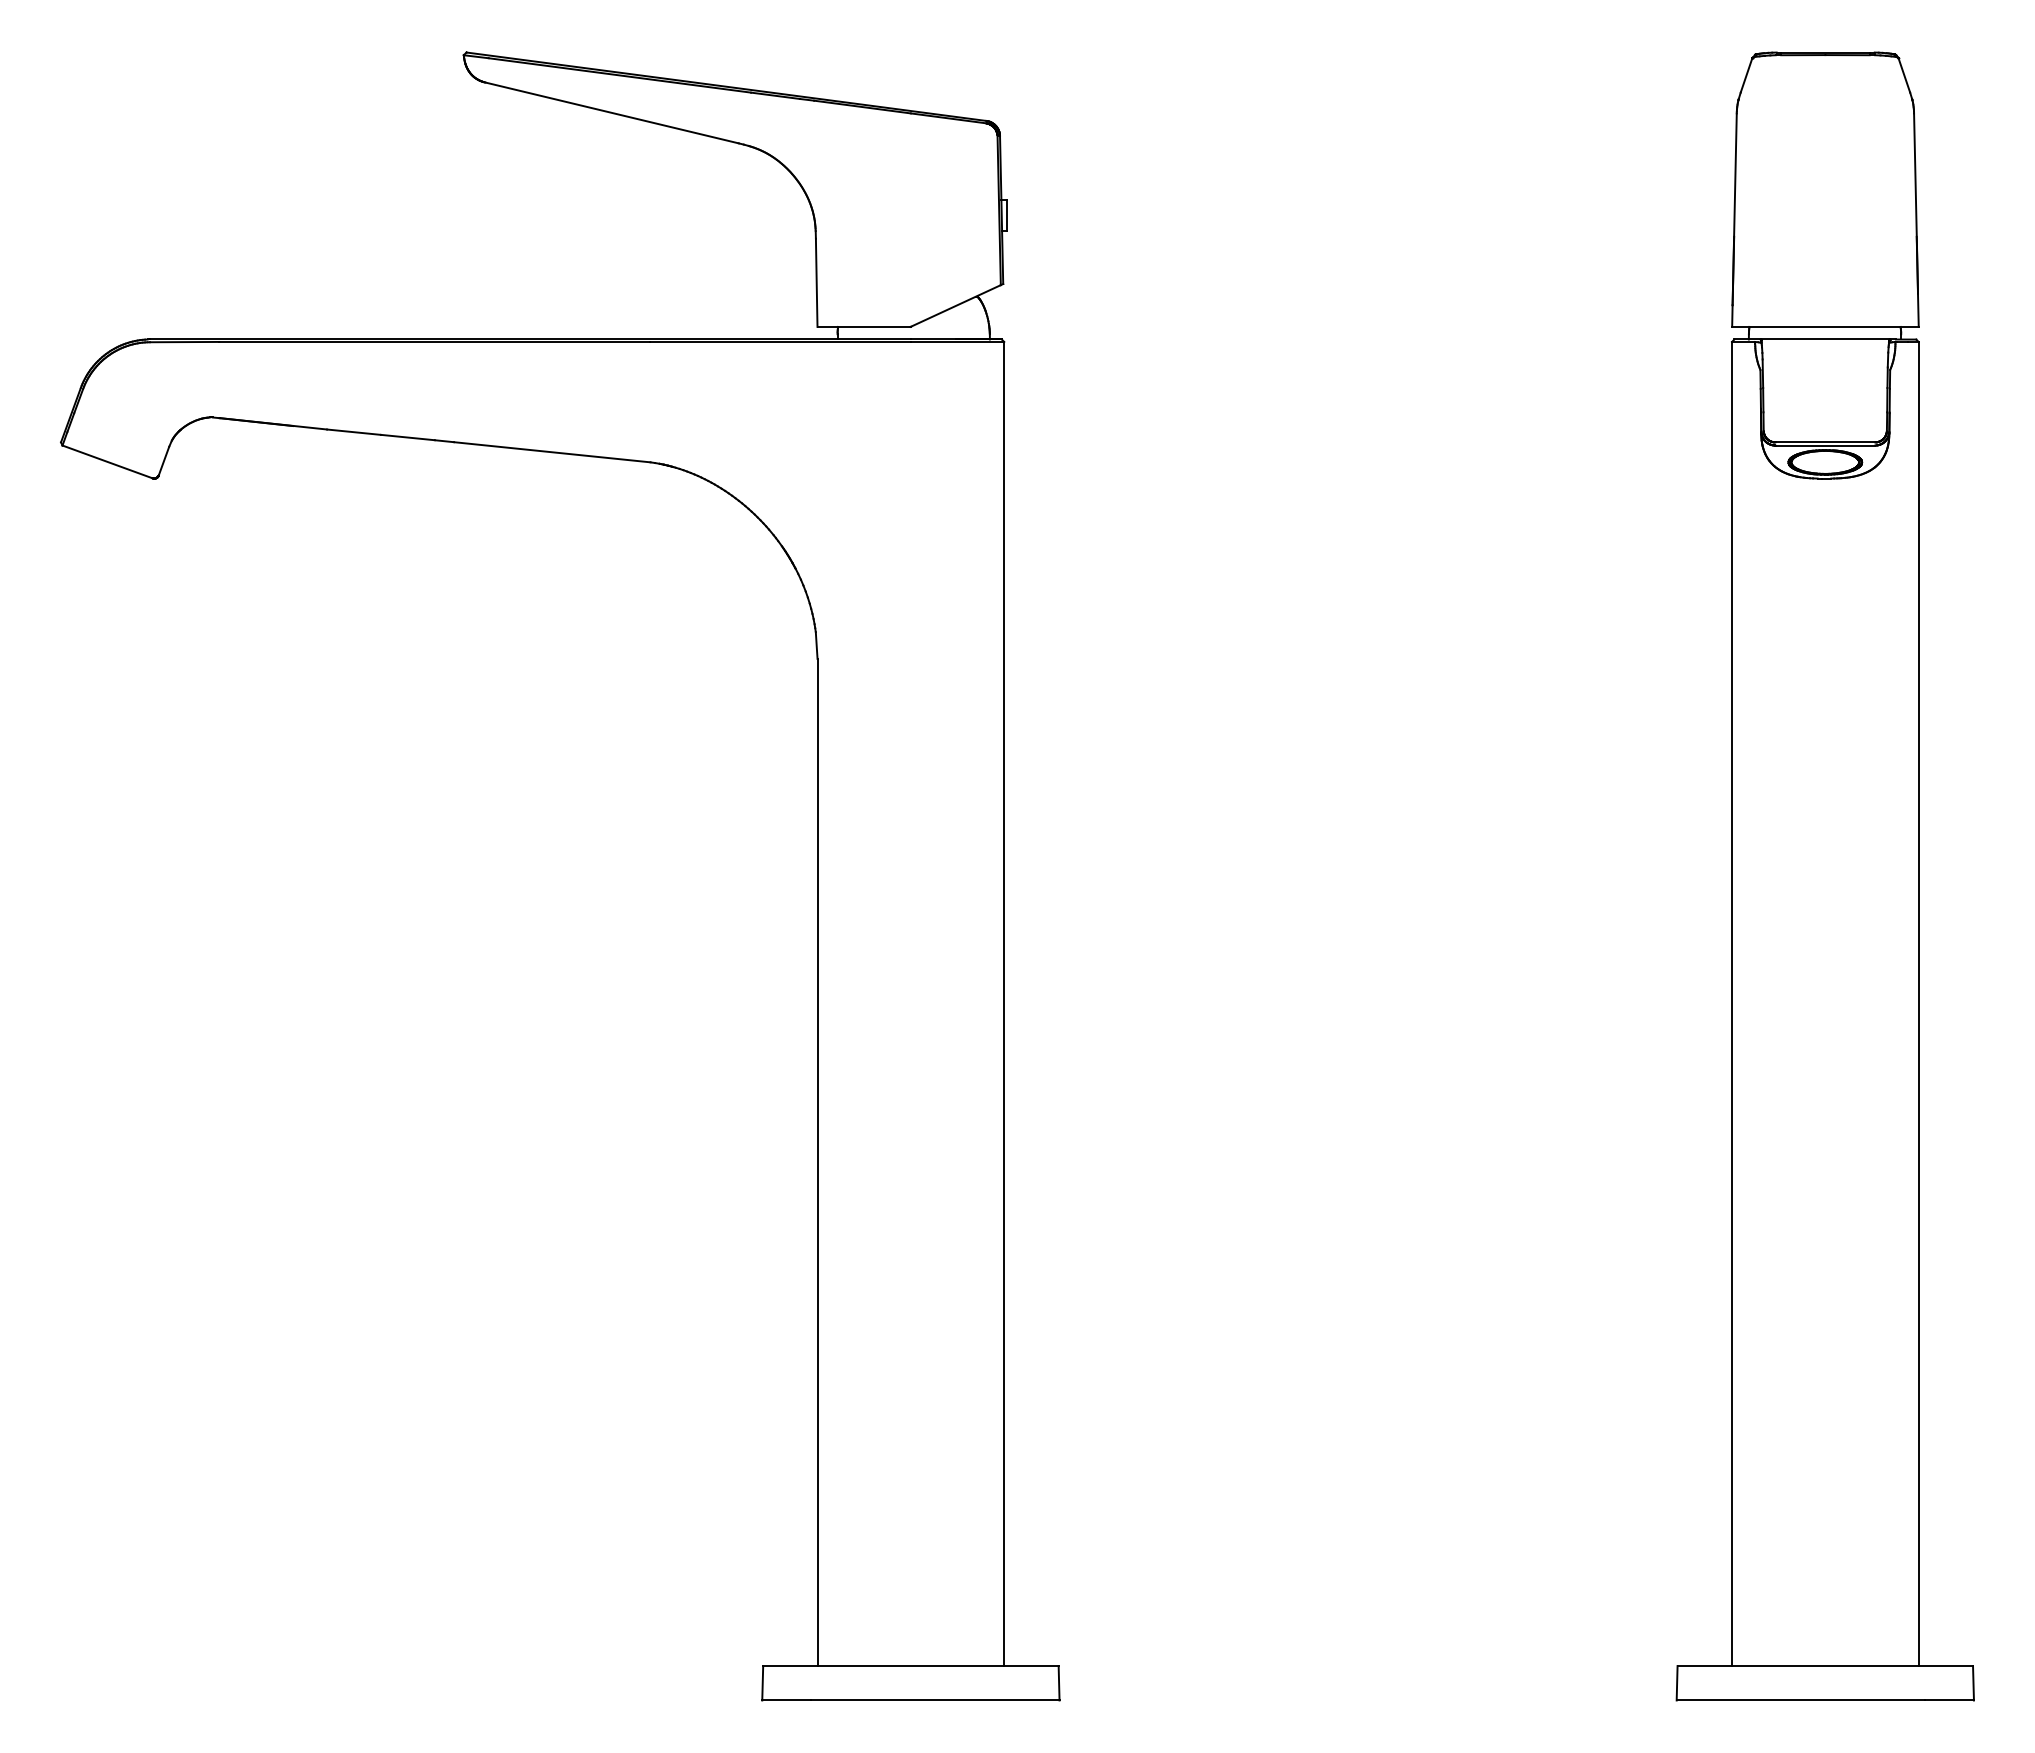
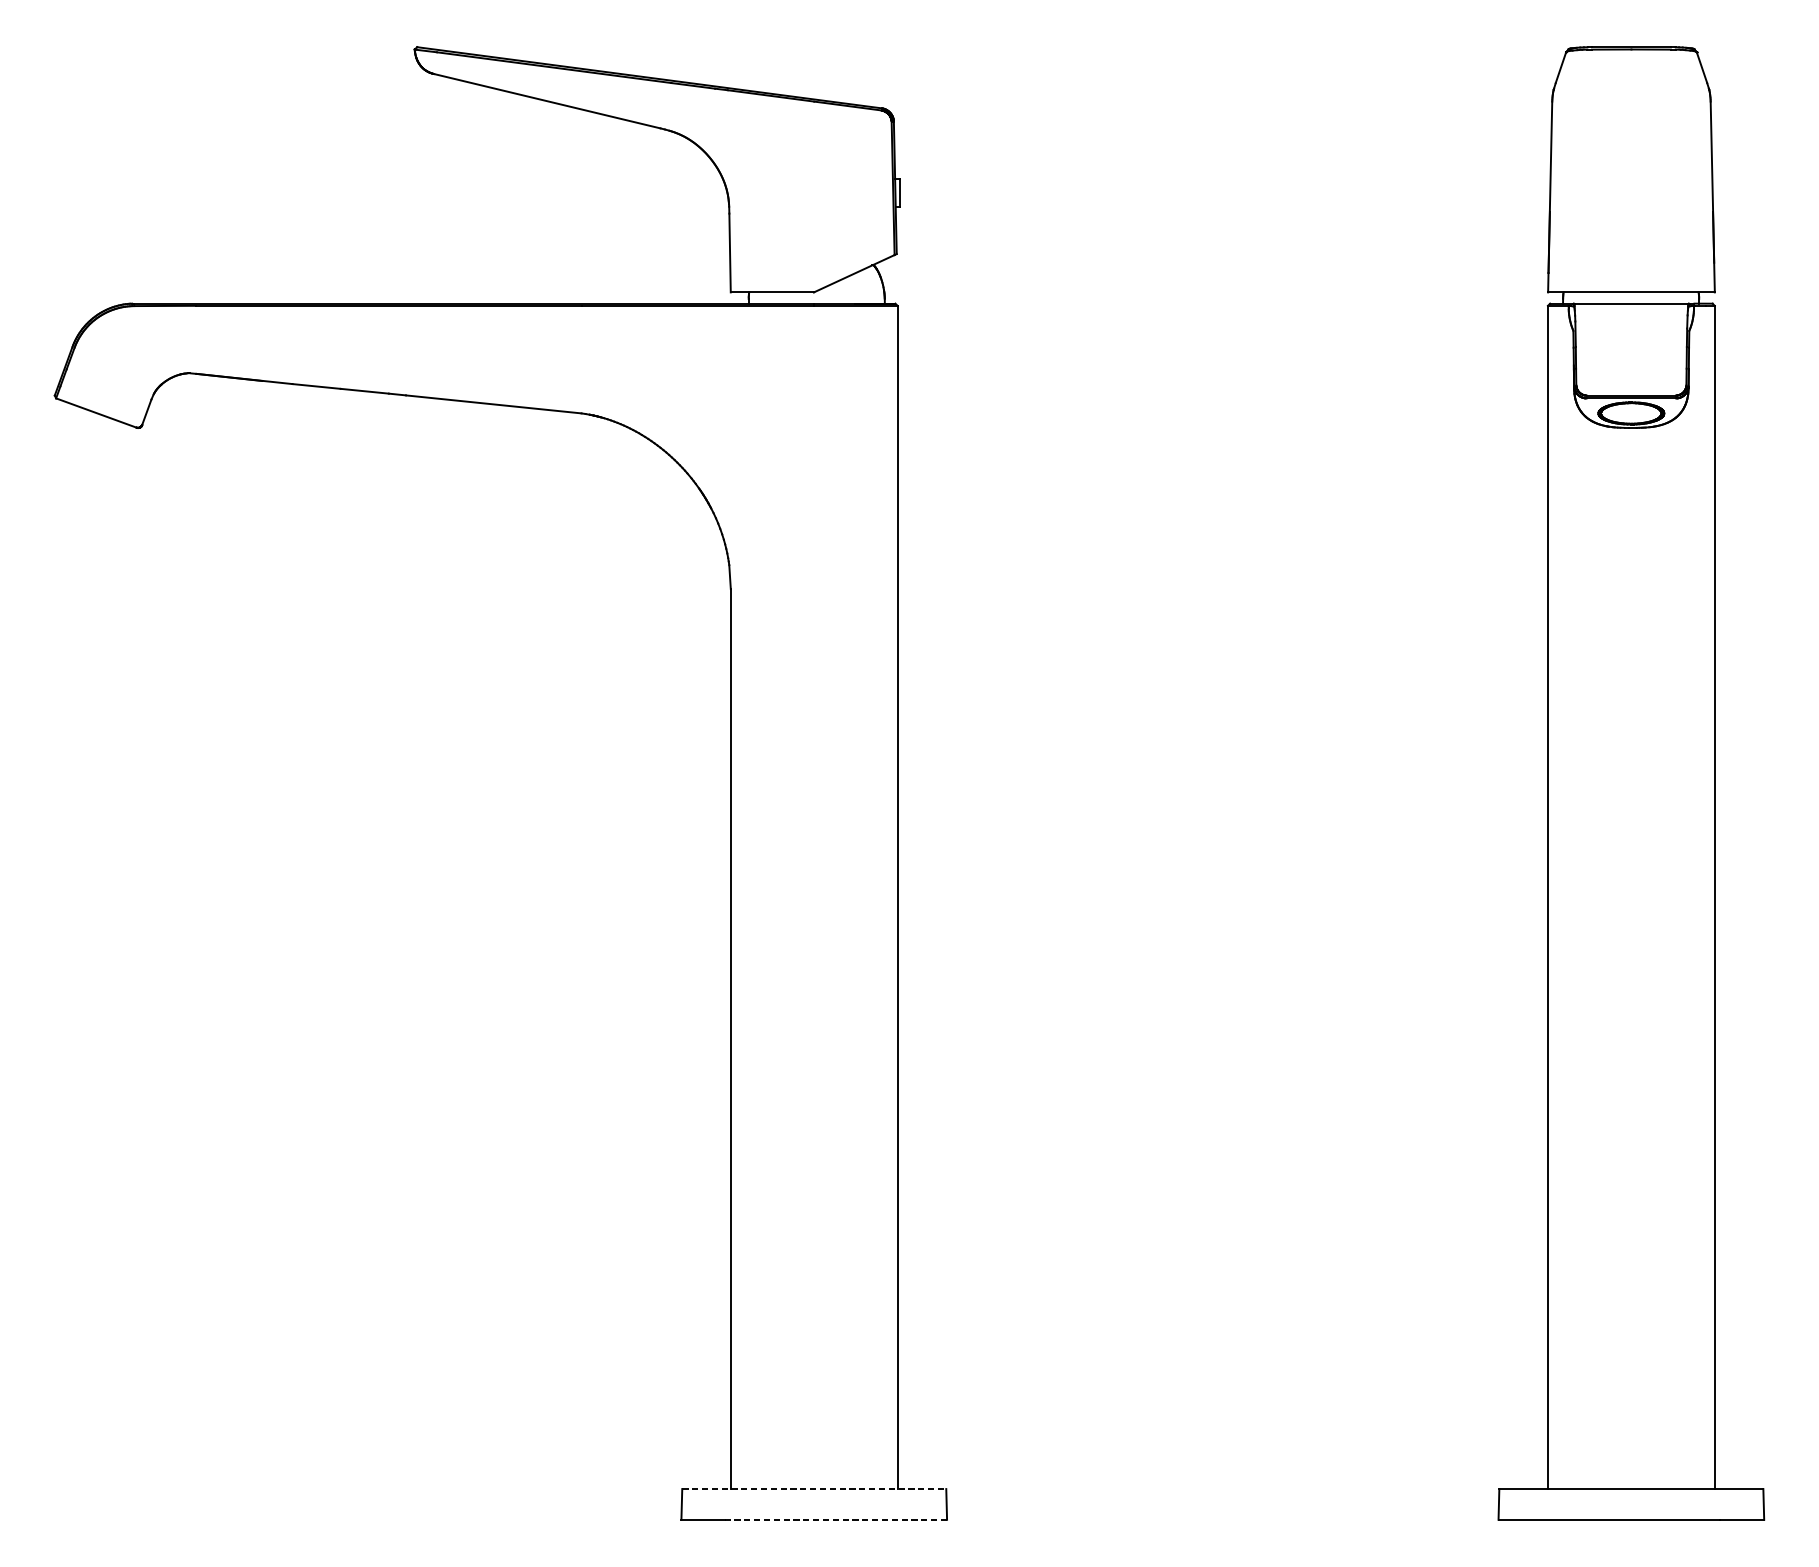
line: (910, 1666) -> (813, 1489), solid -> dashed
line: (934, 1700) -> (835, 1519), solid -> dashed

